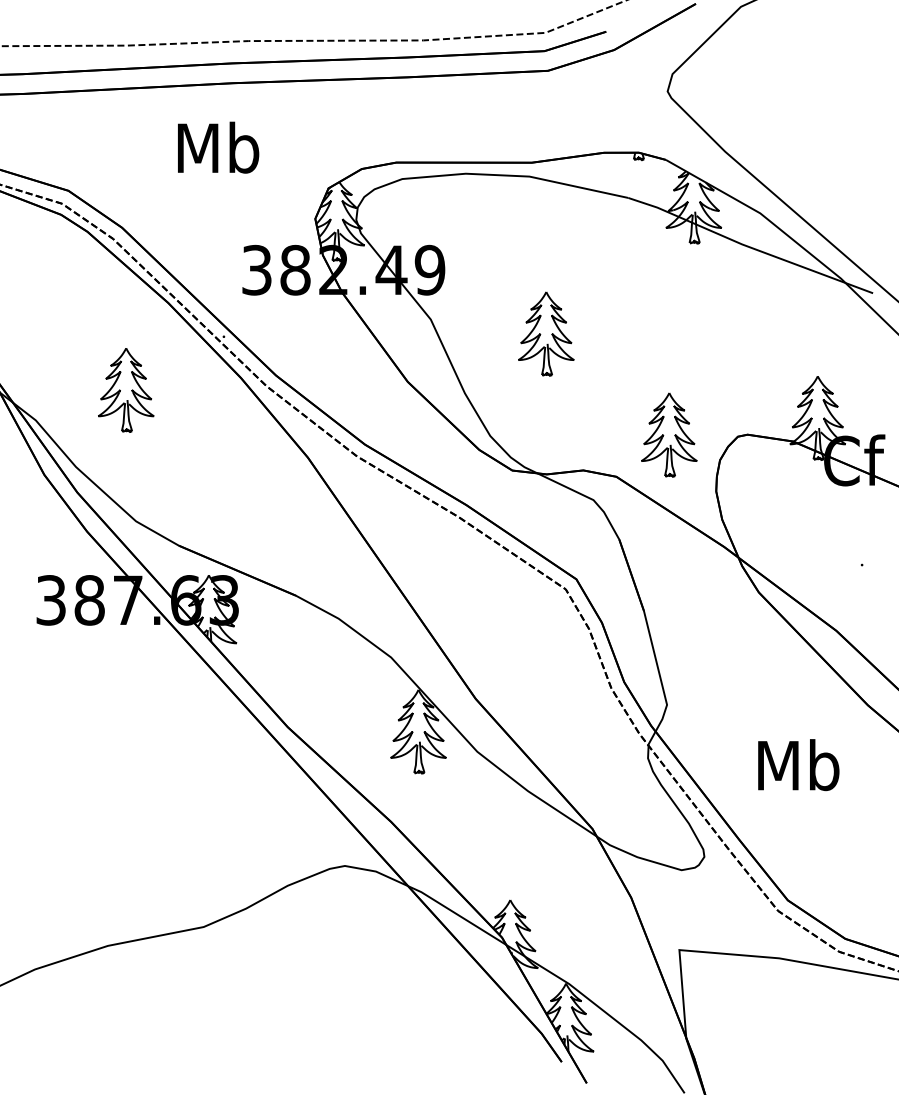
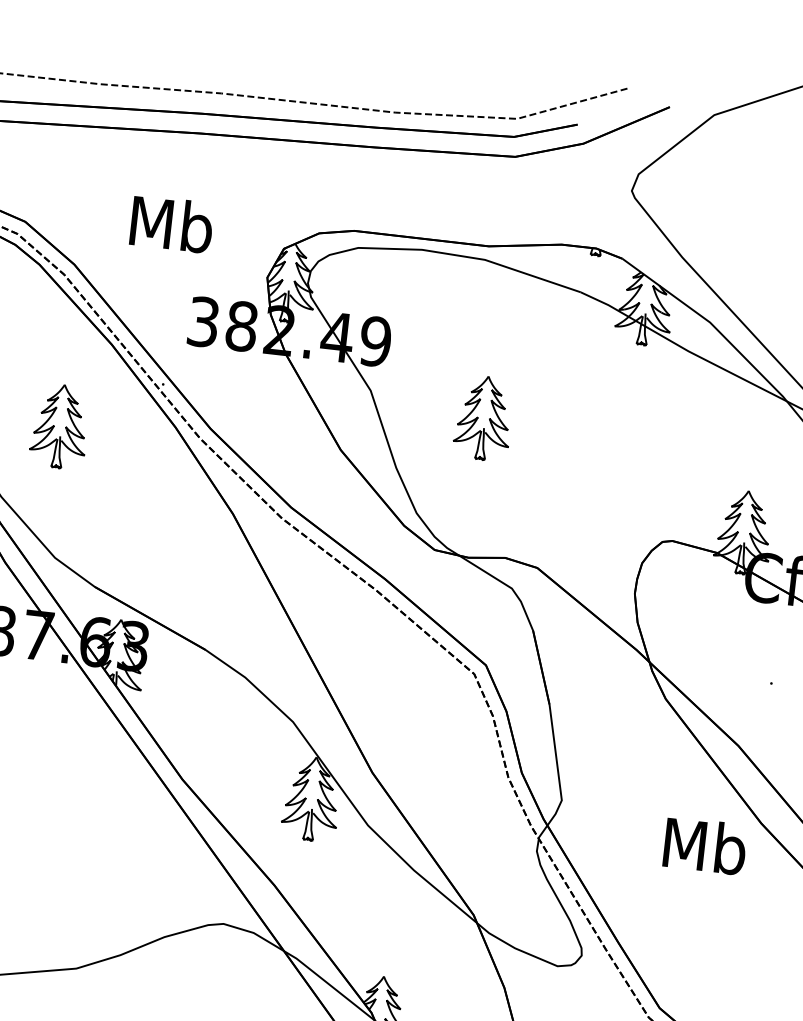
text: (218, 147) -> (171, 224), moved
part: (669, 434) -> (594, 531), removed
text: (798, 765) -> (704, 846), moved

